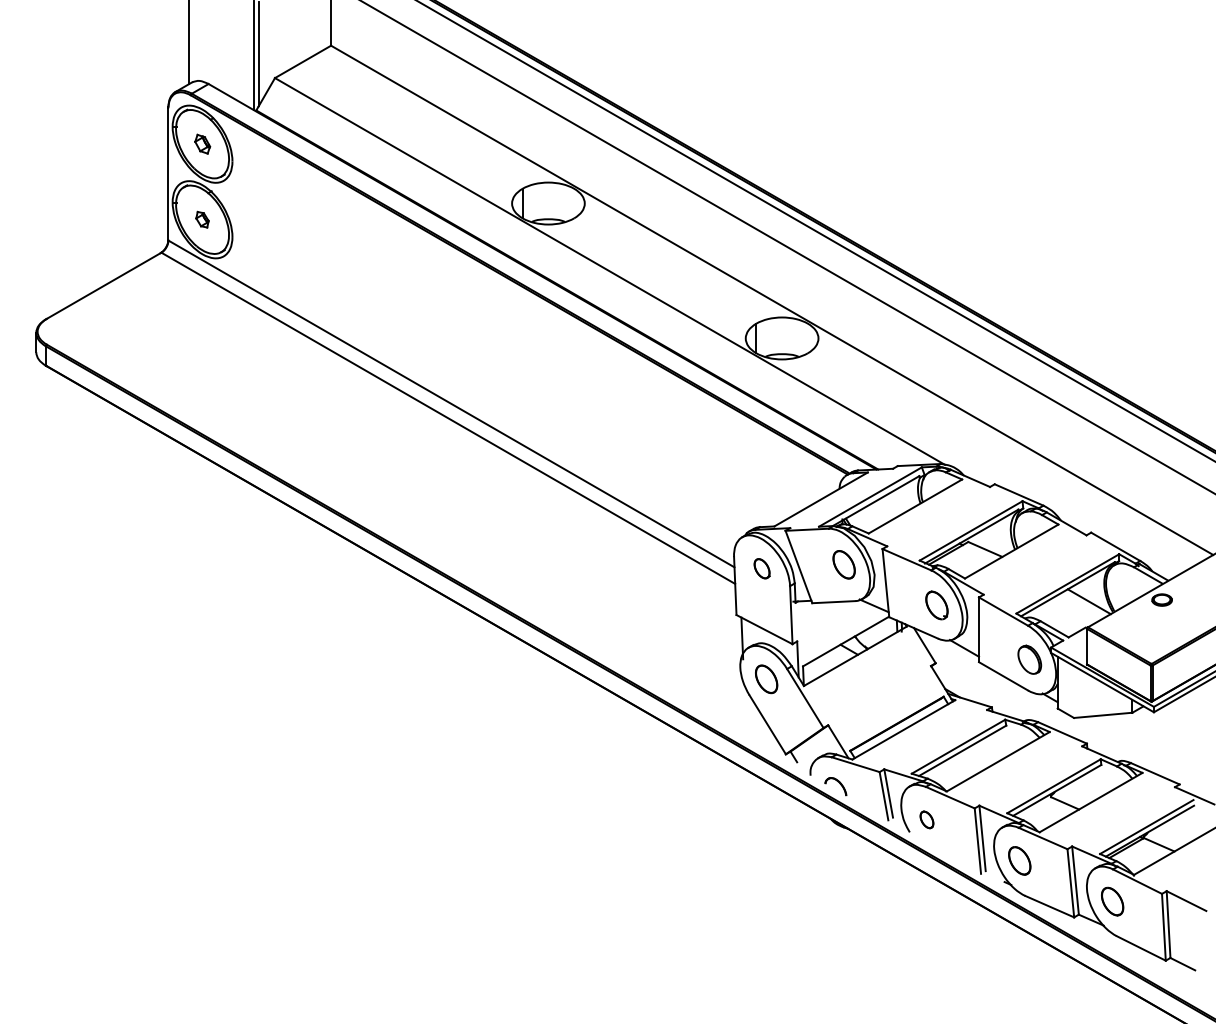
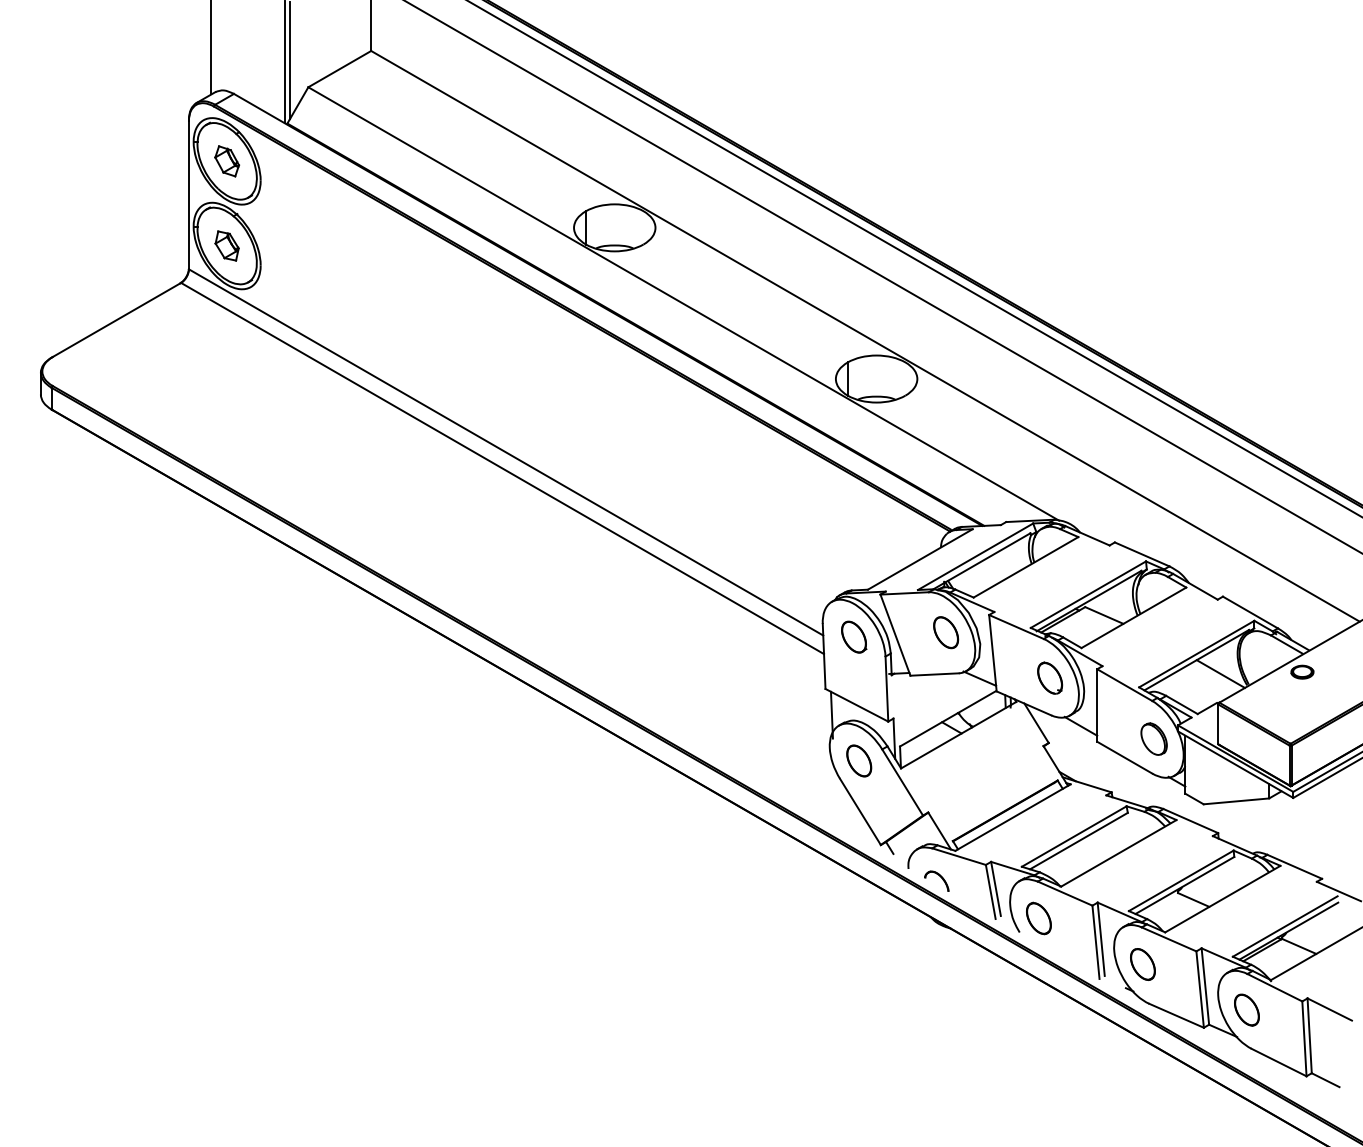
part: (202, 144) -> (227, 161), size x1.43
part: (201, 219) -> (226, 245), size x1.67
part: (762, 568) -> (854, 636), size x1.43
part: (926, 819) -> (1038, 918), size x1.67

